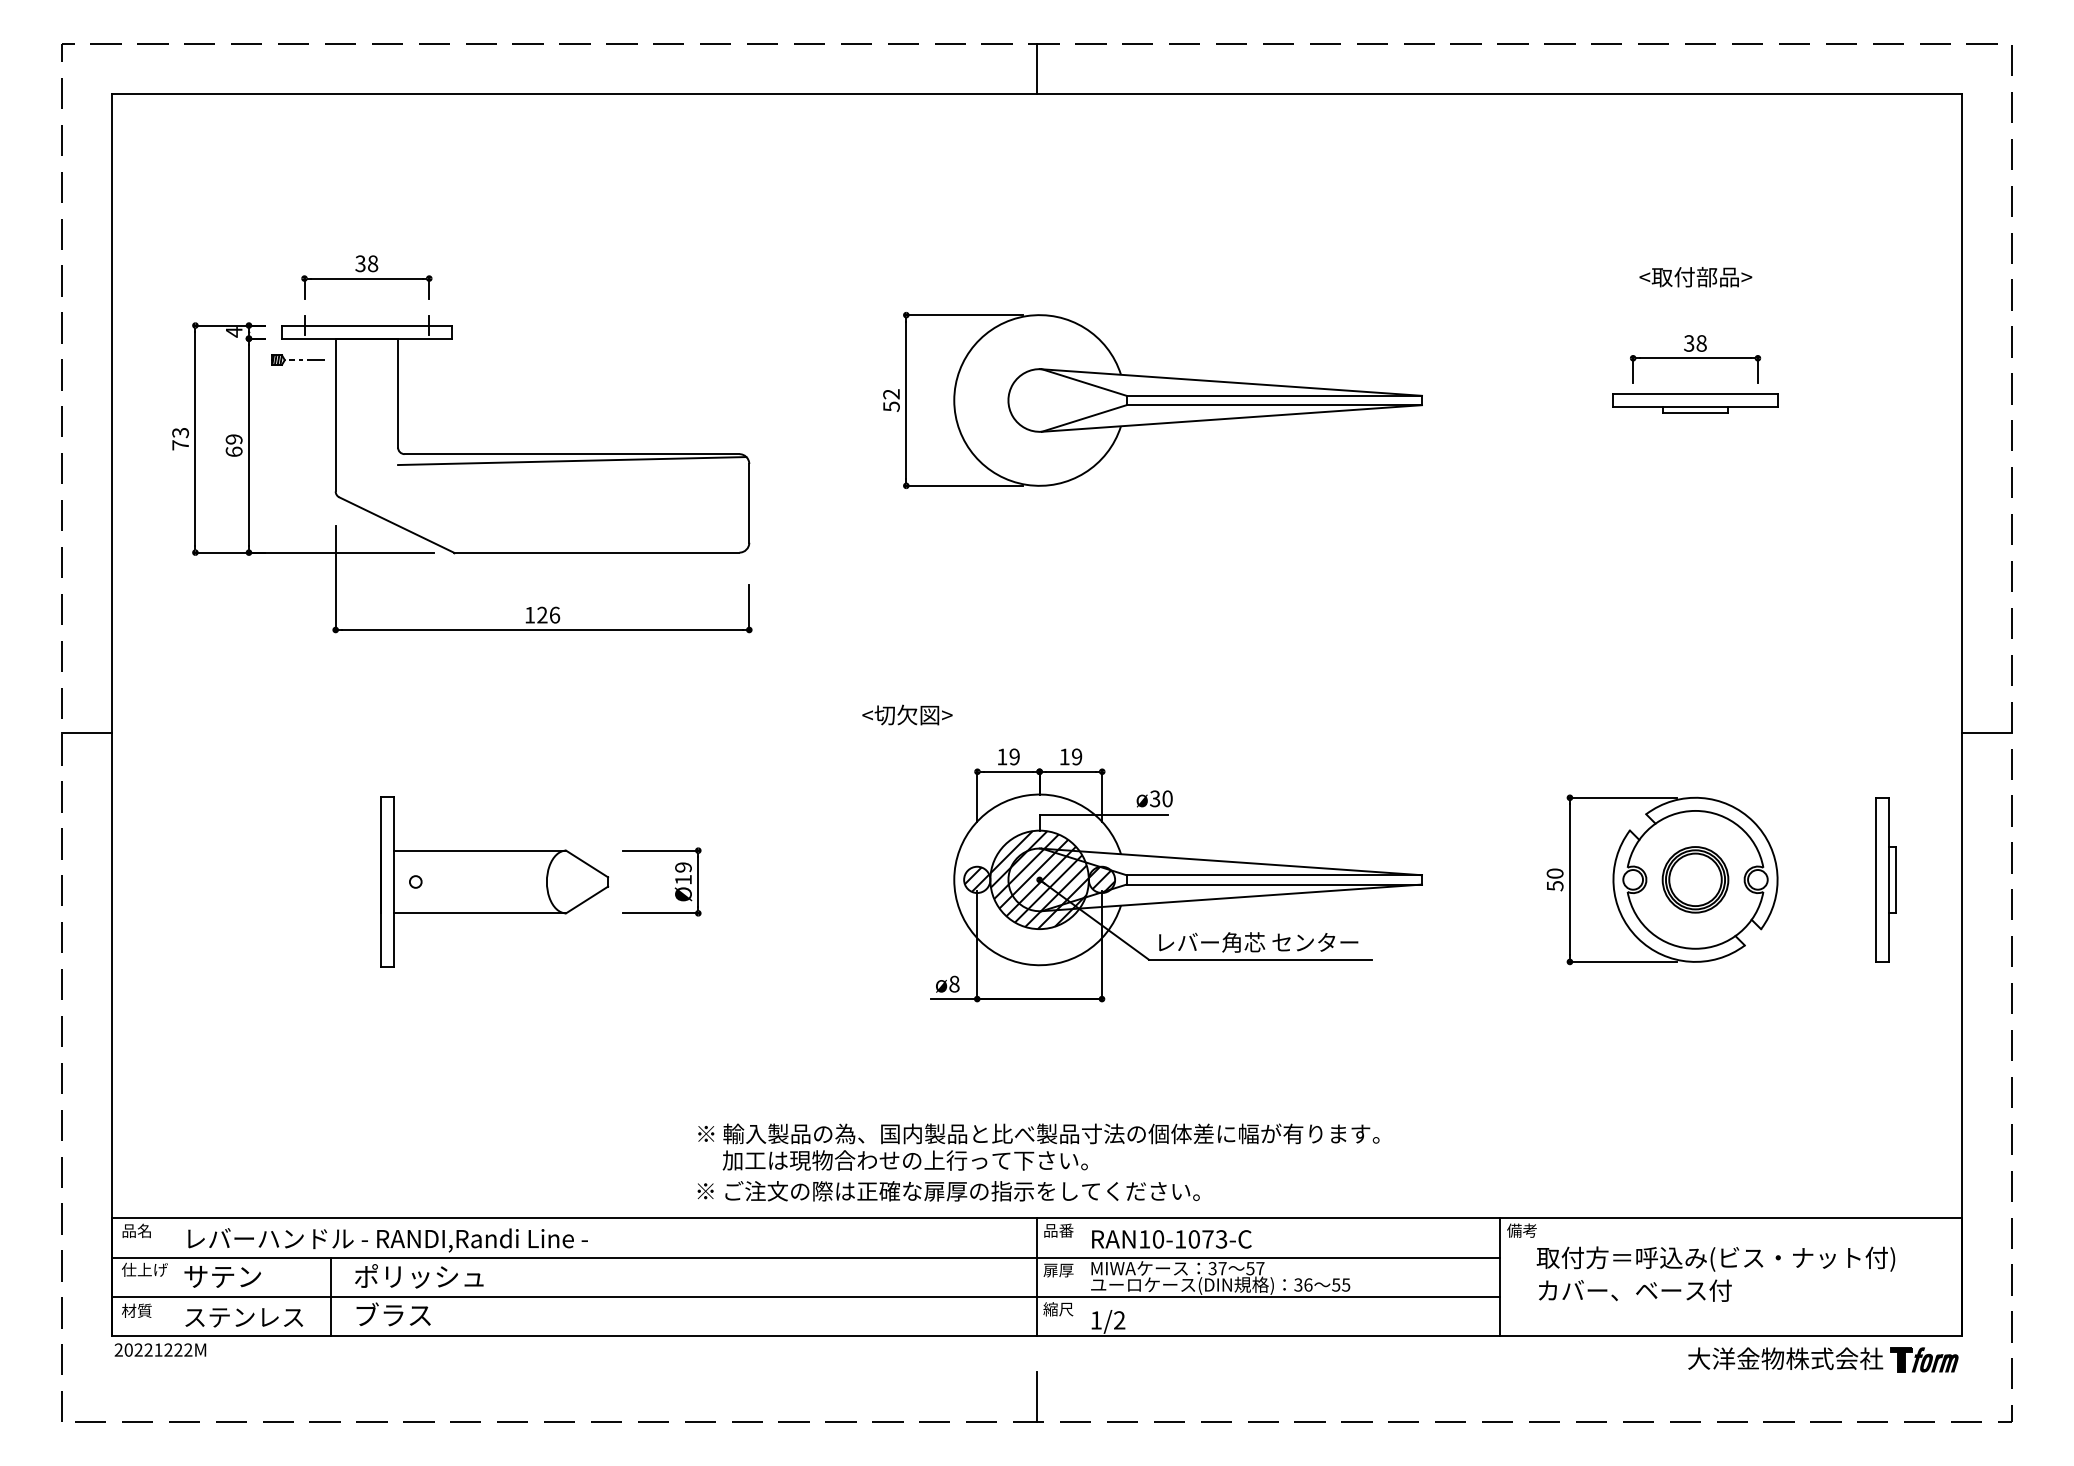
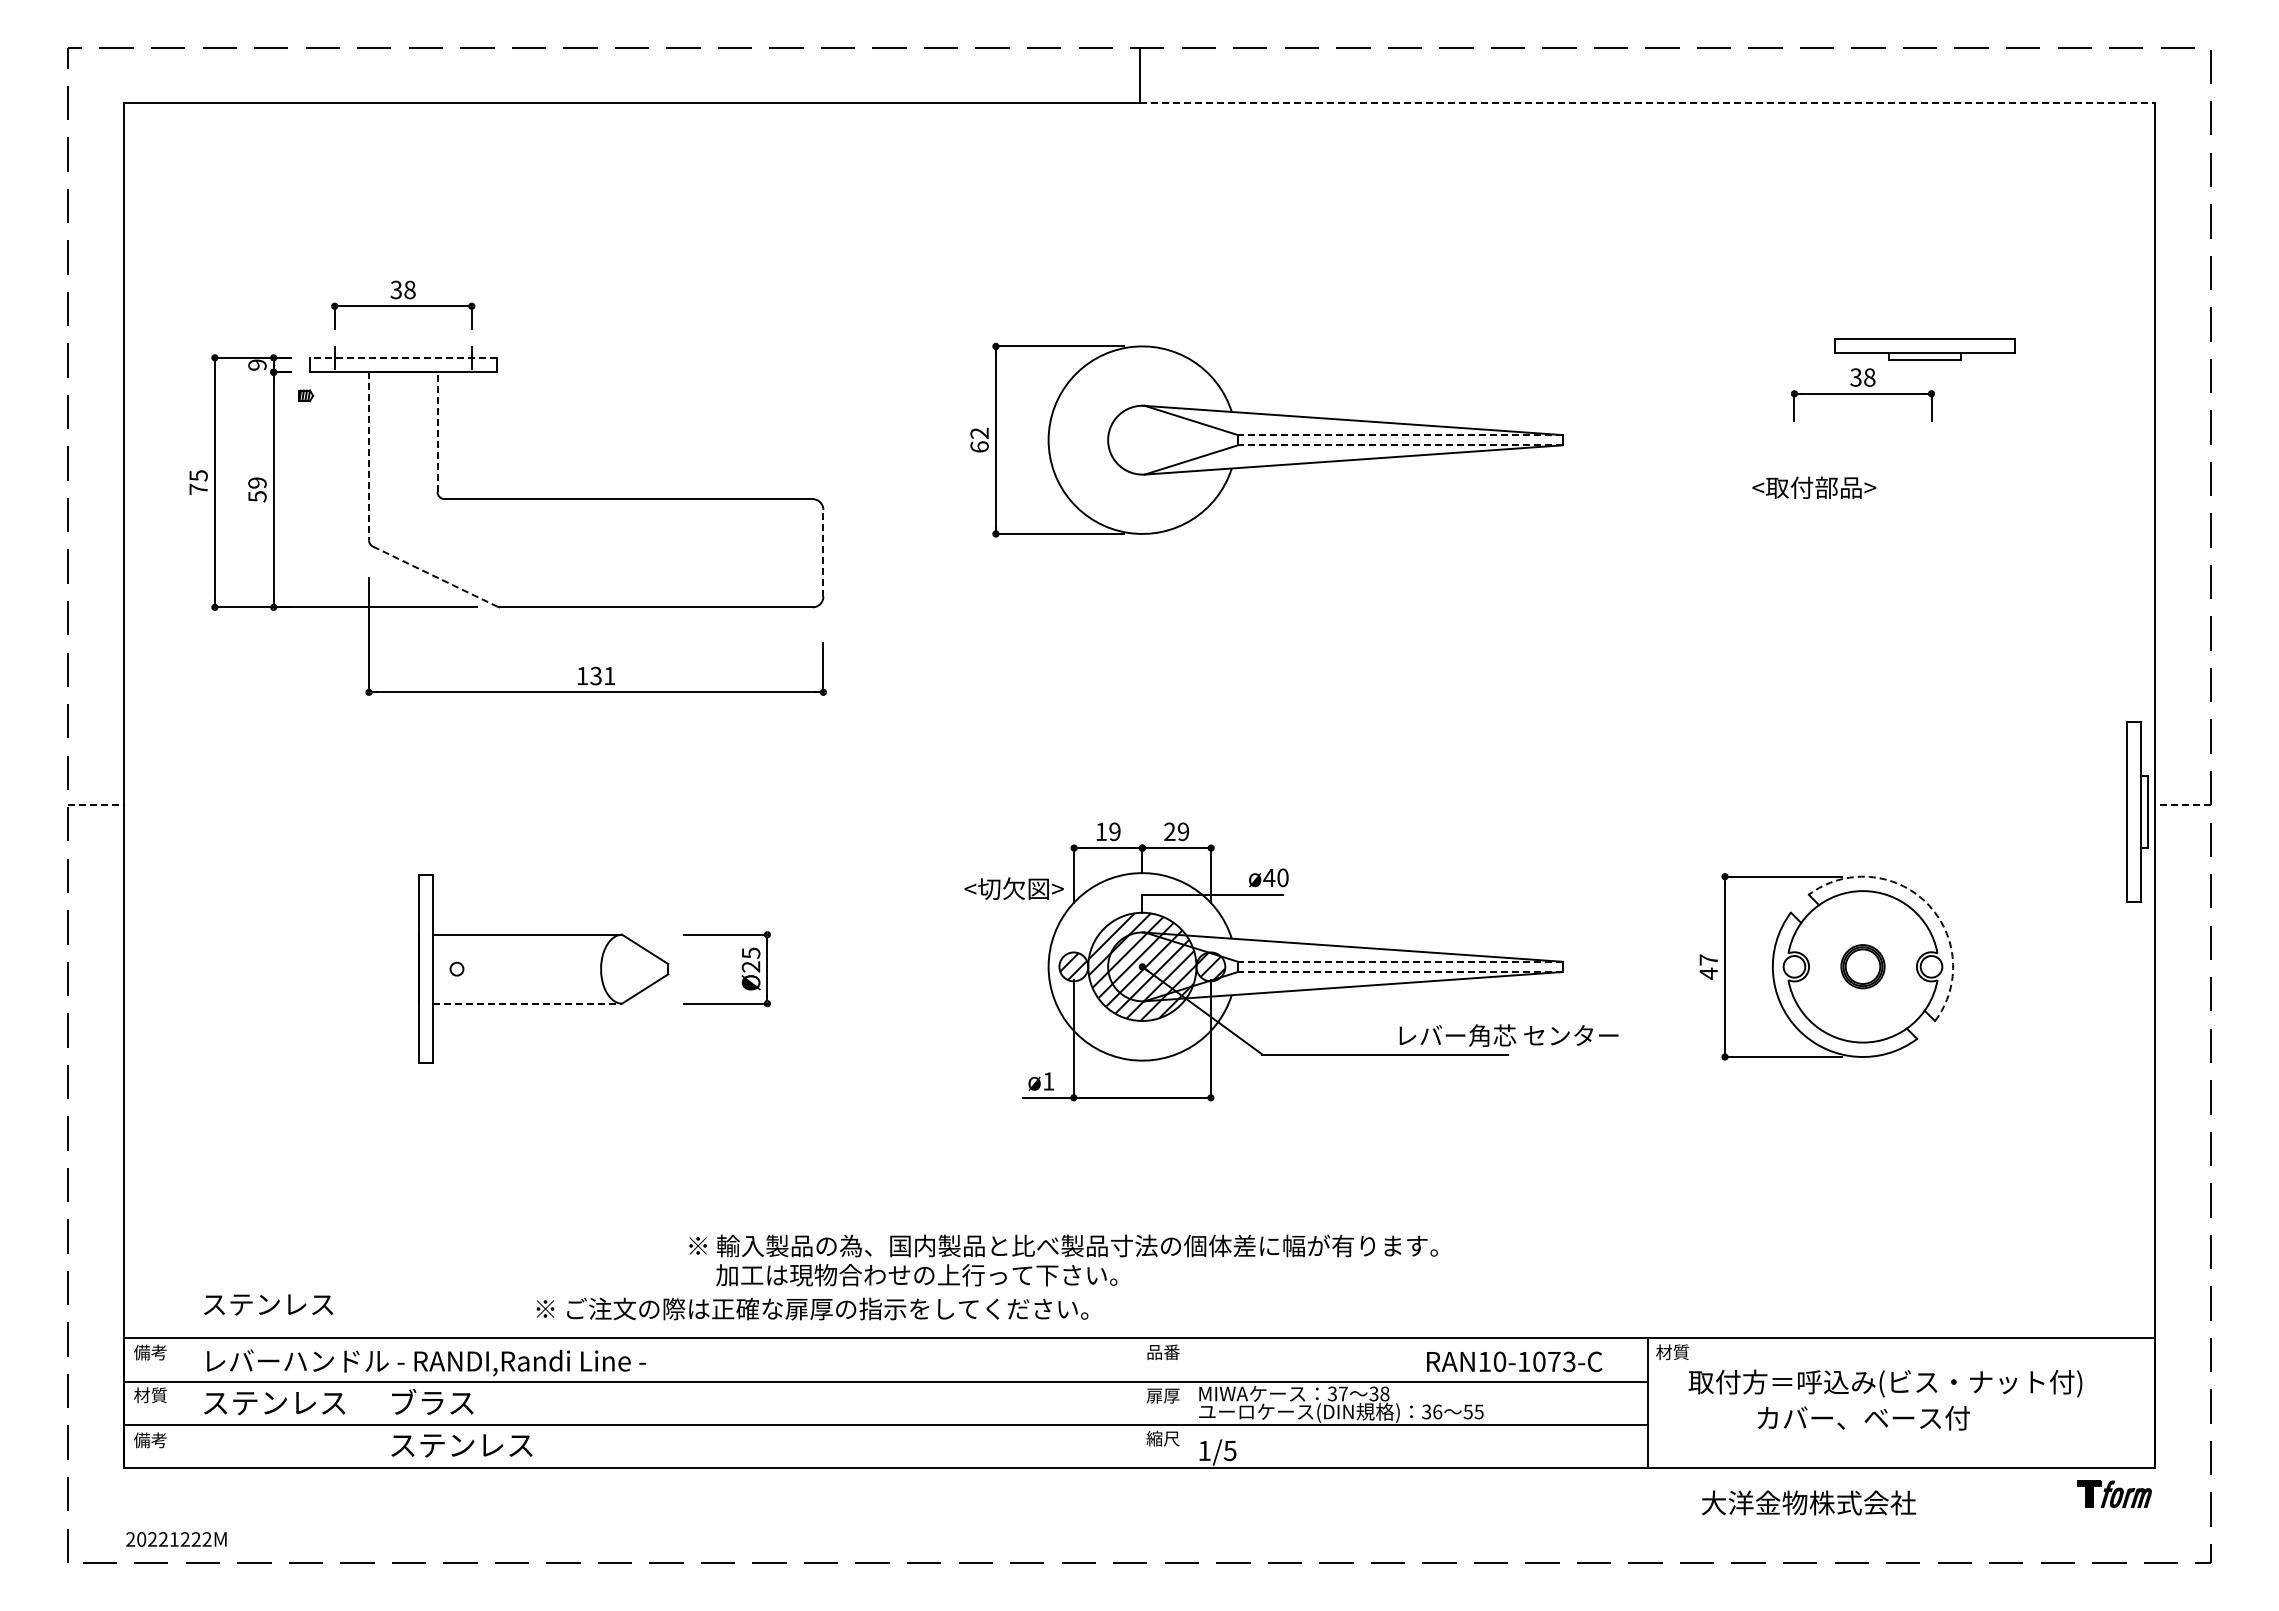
line: (1499, 94) -> (1647, 103), solid -> dashed
text: (1695, 276) -> (1814, 487), moved
line: (367, 325) -> (403, 357), solid -> dashed
text: (234, 332) -> (257, 365), 4 -> 9
line: (307, 360) -> (337, 396), removed
line: (398, 393) -> (437, 432), solid -> dashed
line: (1273, 396) -> (1399, 435), solid -> dashed
part: (1695, 403) -> (1924, 349), moved
line: (1273, 405) -> (1399, 445), solid -> dashed
text: (891, 406) -> (979, 446), 52 -> 62
line: (336, 415) -> (369, 456), solid -> dashed
text: (180, 432) -> (198, 475), 73 -> 75
text: (234, 451) -> (257, 496), 69 -> 59
line: (571, 460) -> (628, 506), removed
line: (749, 502) -> (823, 552), solid -> dashed
line: (396, 524) -> (435, 576), solid -> dashed
text: (548, 614) -> (602, 675), 126 -> 131
text: (906, 714) -> (1013, 888), moved
line: (86, 733) -> (95, 805), solid -> dashed
line: (1987, 733) -> (2183, 805), solid -> dashed
text: (1064, 756) -> (1169, 831), 19 -> 29
text: (1155, 798) -> (1269, 877), ø30 -> ø40
arc: (1753, 822) -> (1926, 903), solid -> dashed
text: (682, 873) -> (750, 959), Ø19 -> Ø25
line: (1273, 874) -> (1399, 961), solid -> dashed
text: (1554, 879) -> (1708, 966), 50 -> 47
part: (1695, 879) -> (1862, 966), size x0.6
part: (1886, 879) -> (2137, 811), moved
line: (1273, 885) -> (1399, 972), solid -> dashed
line: (480, 913) -> (528, 1003), solid -> dashed
text: (1258, 942) -> (1508, 1035), moved
text: (954, 984) -> (1048, 1081), ø8 -> ø1
text: (1038, 1147) -> (1063, 1260), moved
text: (948, 1190) -> (812, 1308), moved
text: (136, 1230) -> (150, 1352), 品名 -> 備考
text: (1522, 1230) -> (1672, 1352), 備考 -> 材質
text: (1171, 1239) -> (1514, 1361), moved
text: (1255, 1268) -> (1379, 1393), 57 -> 38
text: (145, 1270) -> (159, 1395), 仕上げ -> 材質
text: (418, 1275) -> (460, 1401), ポリッシュ -> ブラス
text: (248, 1277) -> (273, 1403), サテン -> ステンレス
line: (1037, 1277) -> (1139, 1403), removed
text: (1635, 1290) -> (1863, 1418), moved
line: (330, 1296) -> (363, 1424), removed
text: (136, 1310) -> (150, 1440), 材質 -> 備考
text: (419, 1314) -> (461, 1444), ブラス -> ステンレス
text: (244, 1317) -> (268, 1304), moved
text: (1118, 1320) -> (1229, 1450), 1/2 -> 1/5
text: (160, 1350) -> (176, 1539), moved
text: (1786, 1358) -> (1809, 1502), moved
line: (1037, 1396) -> (1139, 1534), removed

